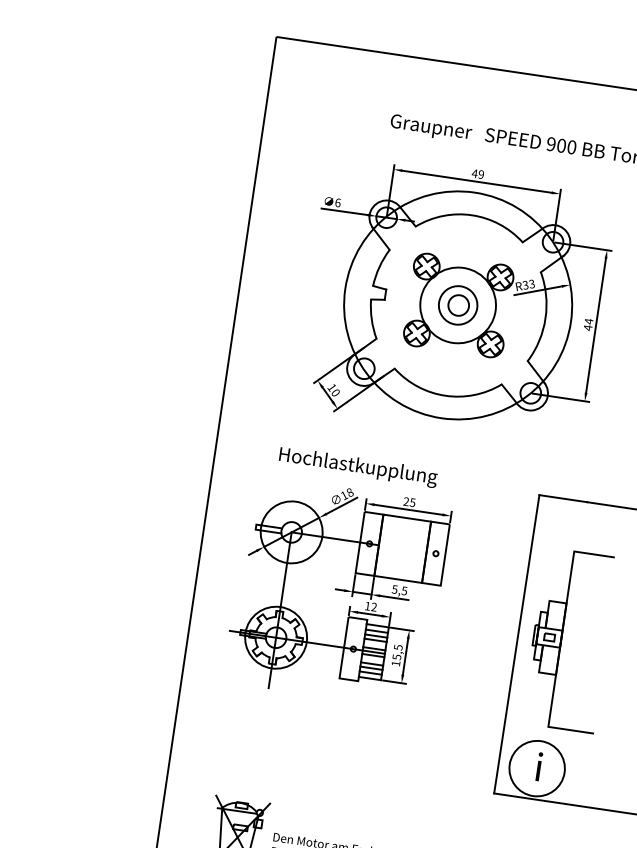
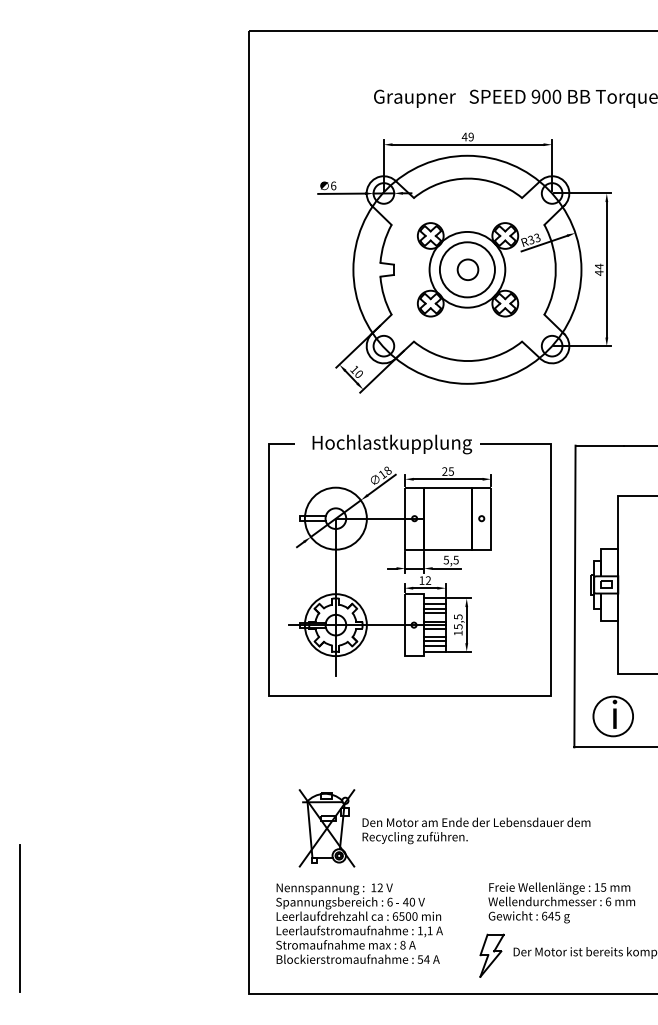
circle: (457, 304) -> (466, 269), size x1.43
curve: (338, 718) -> (409, 695), added
circle: (537, 768) -> (613, 716), size x0.71

